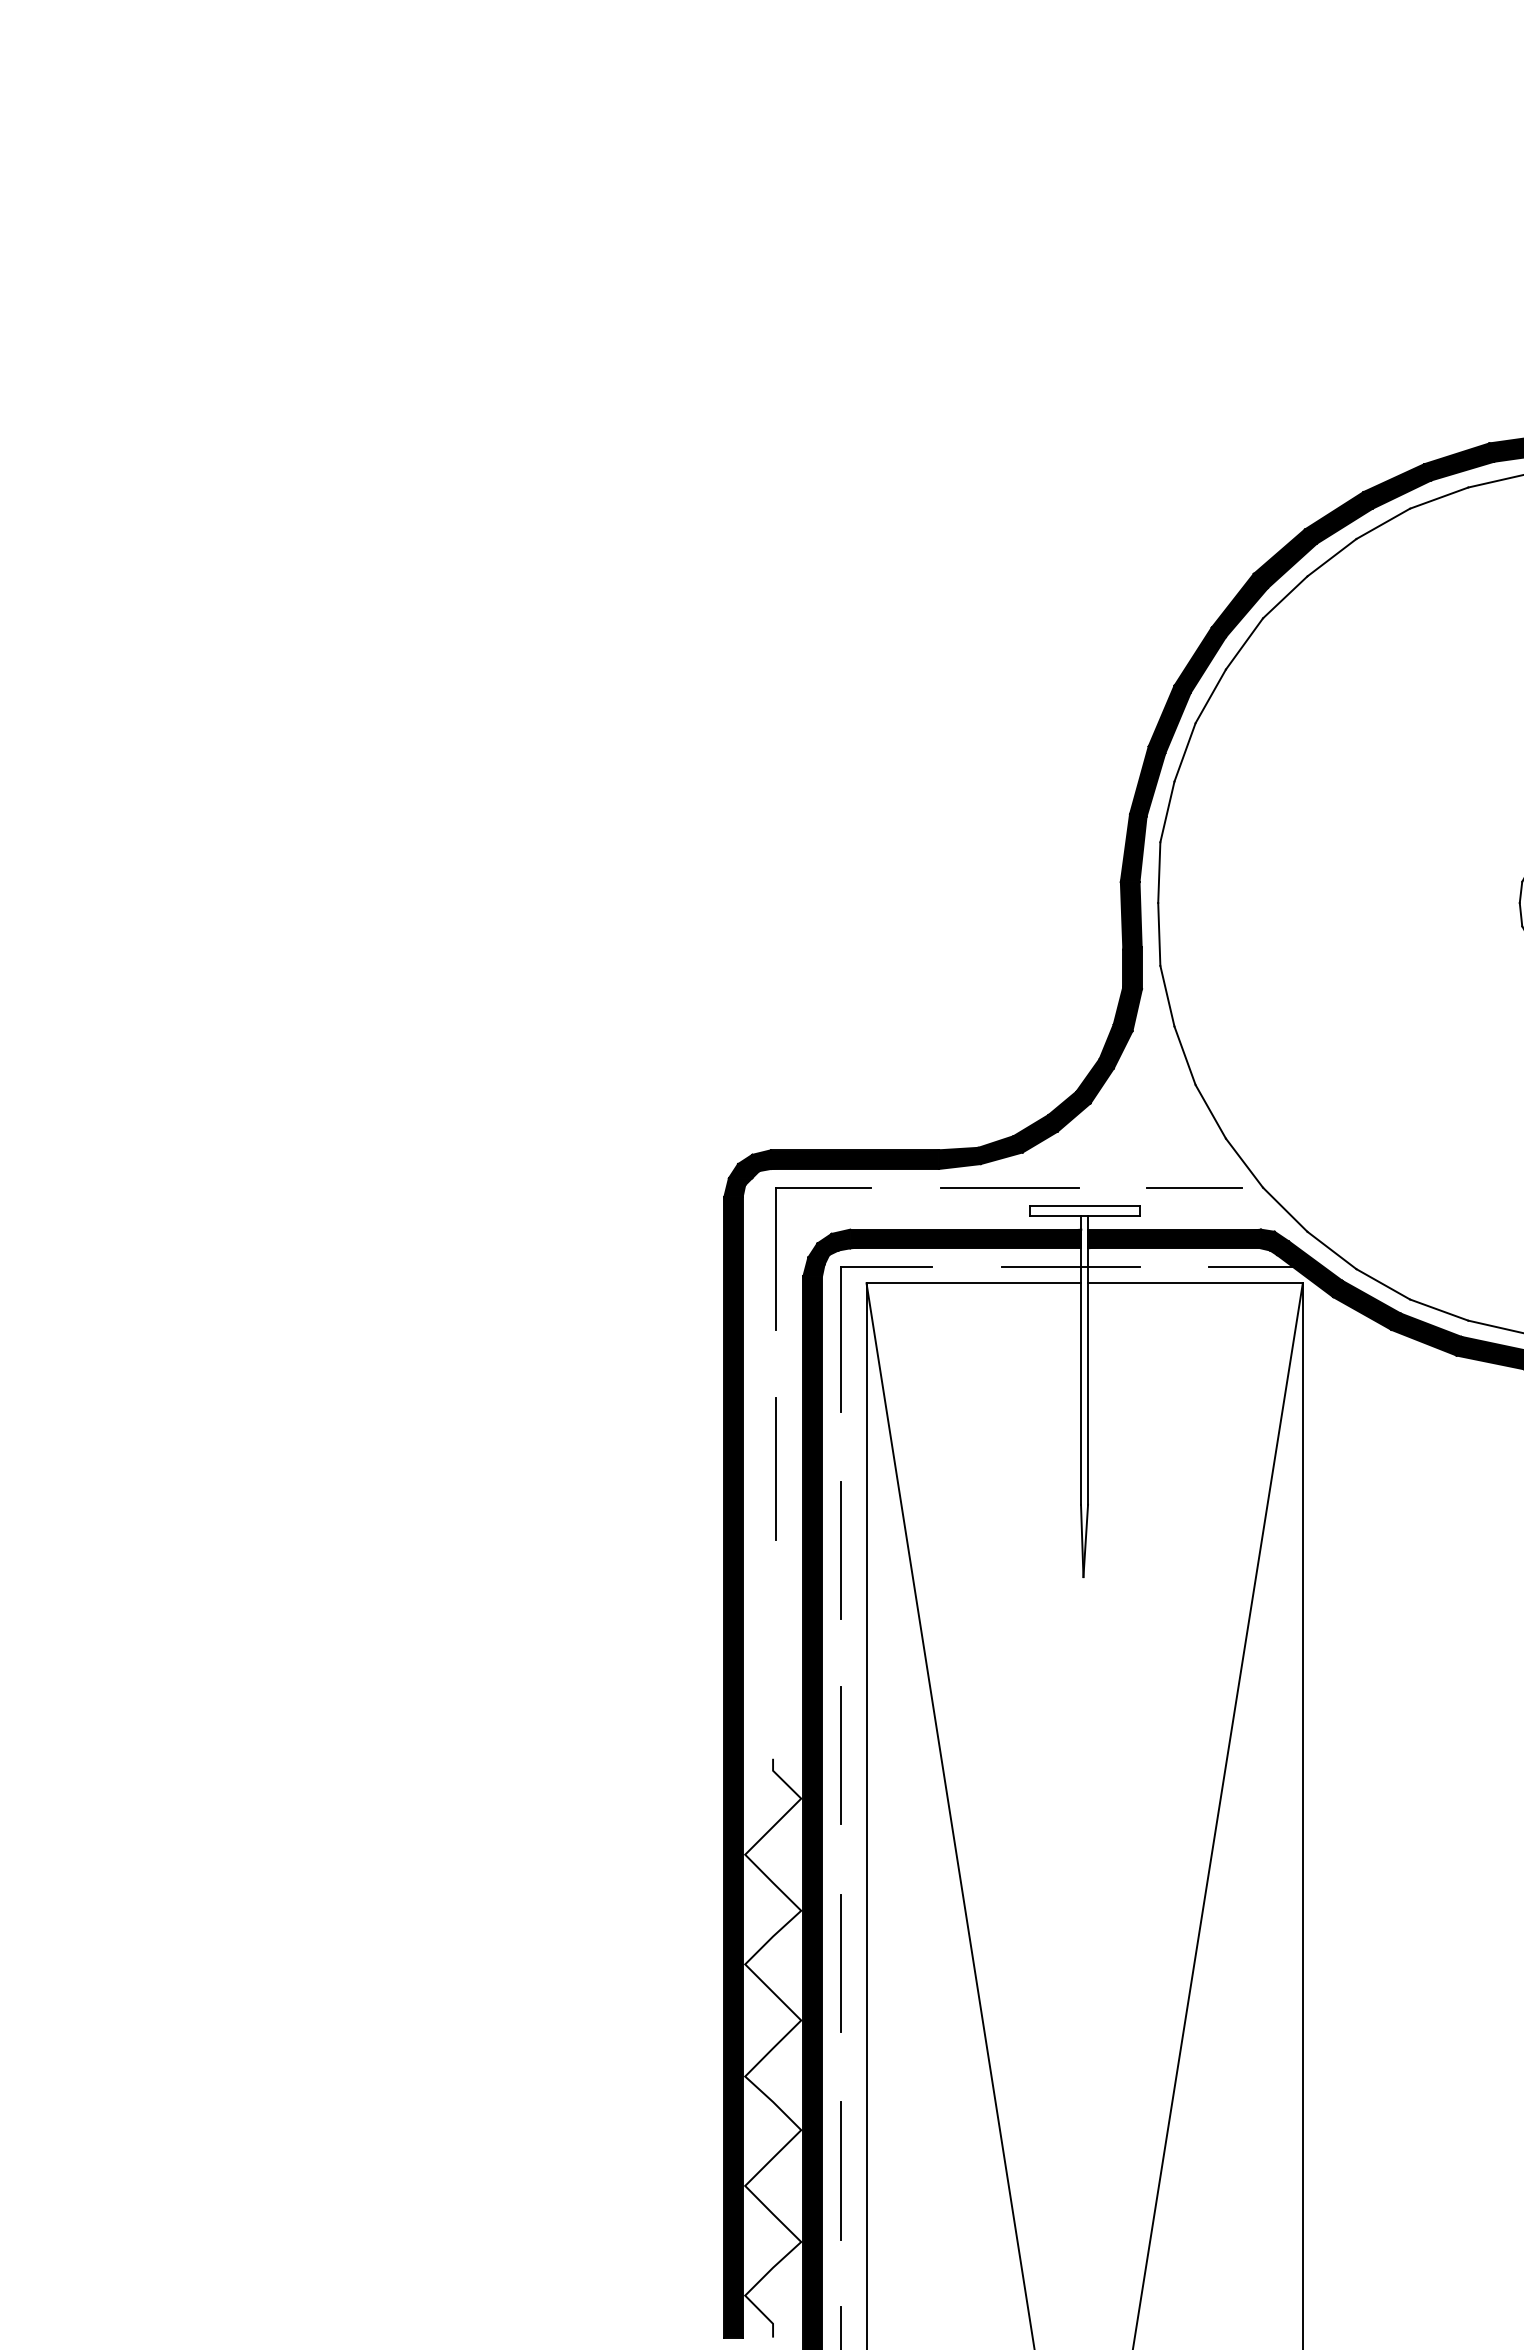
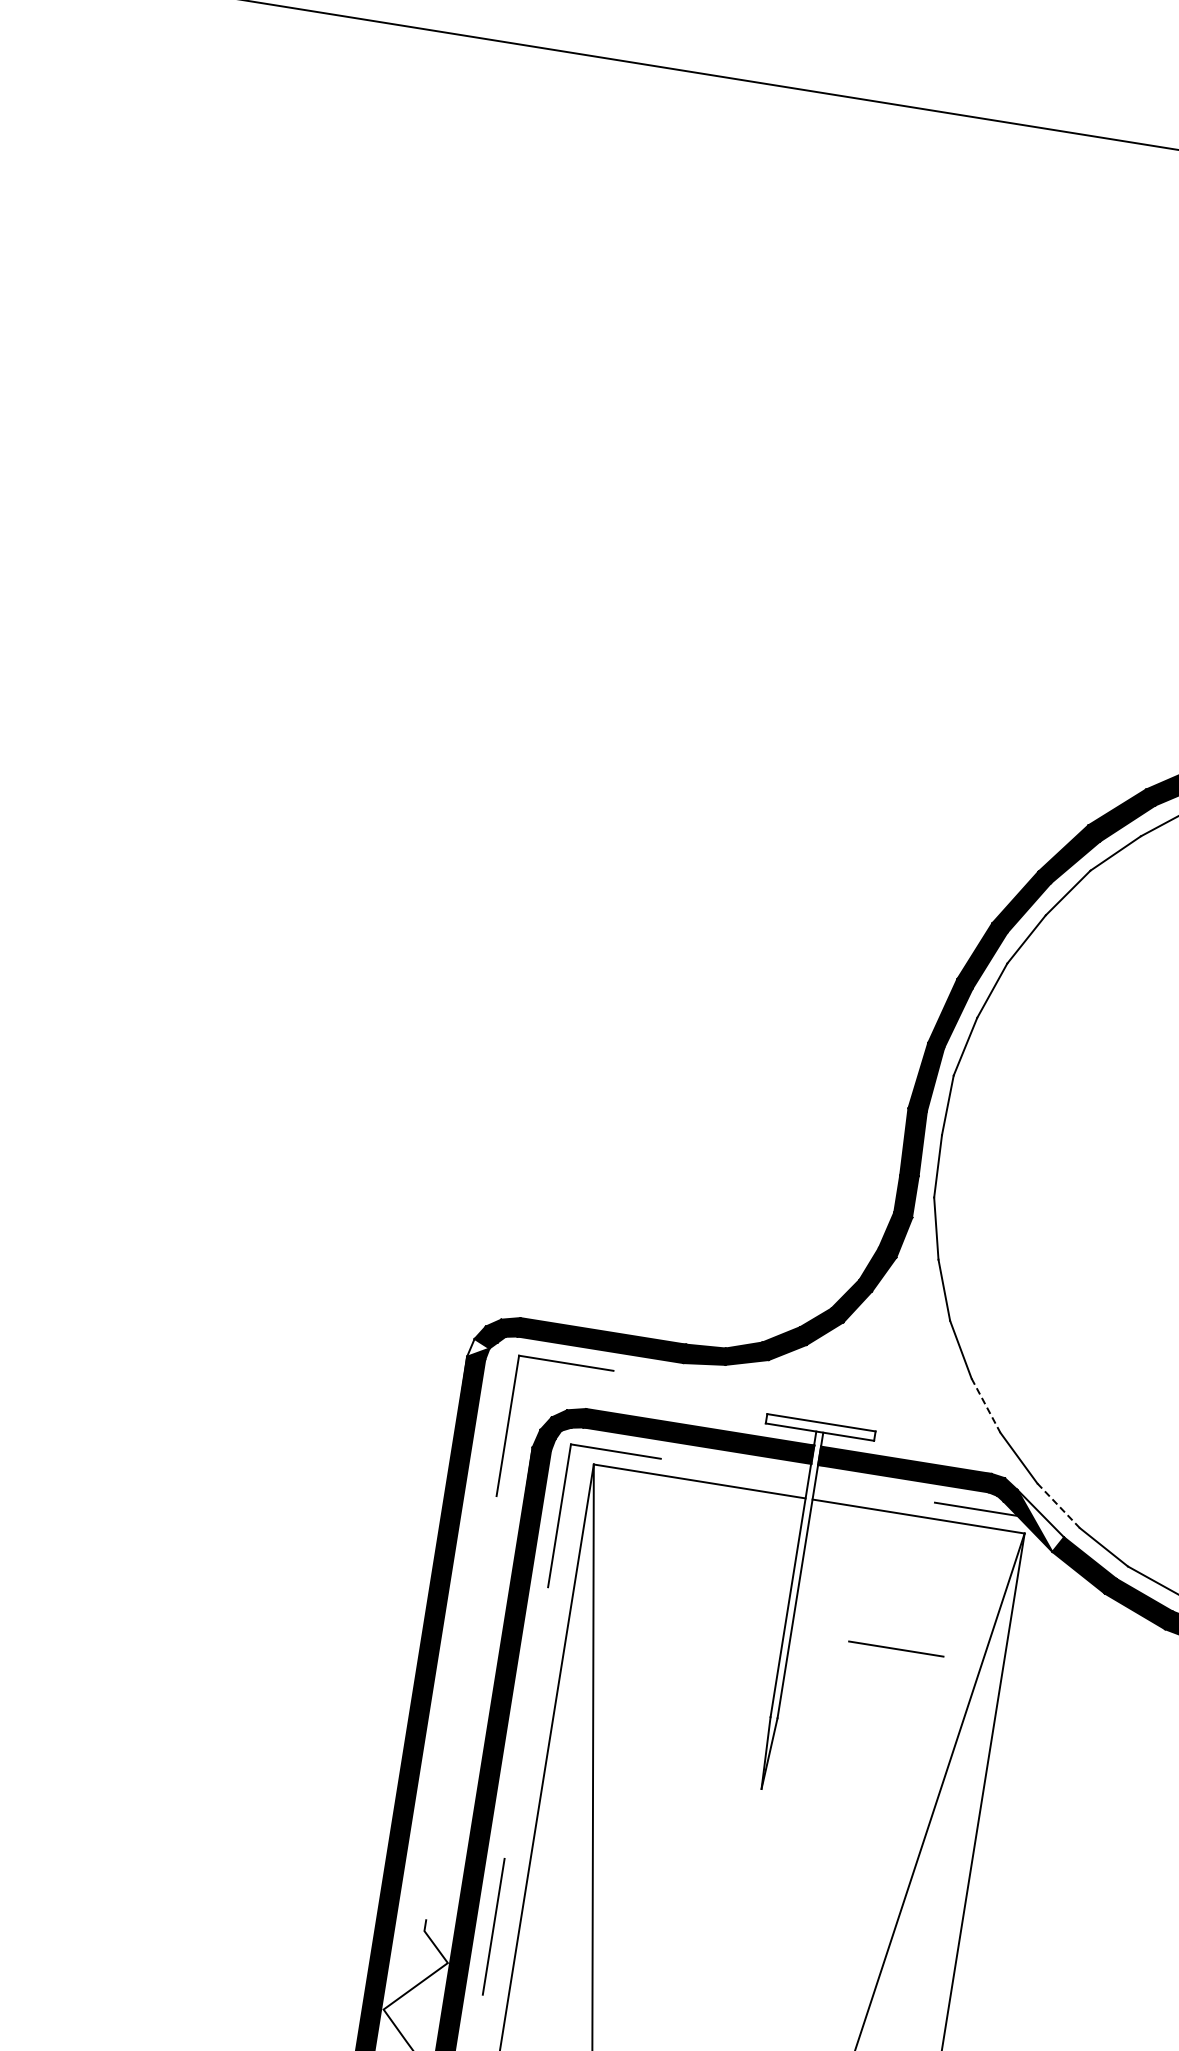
line: (1244, 1163) -> (985, 1406), solid -> dashed
fill: (734, 1187) -> (478, 1349), removed
line: (1009, 1187) -> (750, 1392), removed
line: (1194, 1187) -> (896, 1648), moved
line: (1331, 1250) -> (1058, 1505), solid -> dashed
line: (1070, 1267) -> (797, 1481), removed
fill: (1315, 1269) -> (1039, 1521), removed
line: (775, 1468) -> (474, 1633), removed
line: (840, 1550) -> (525, 1724), removed

